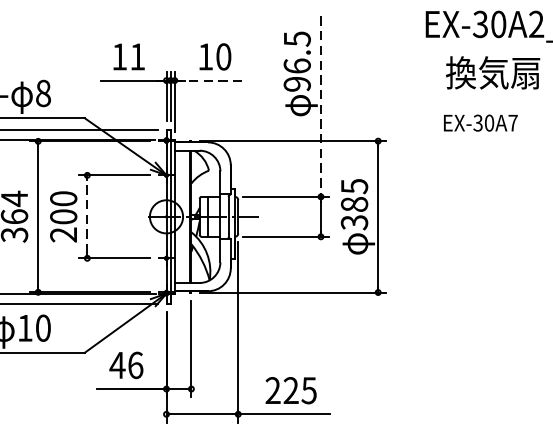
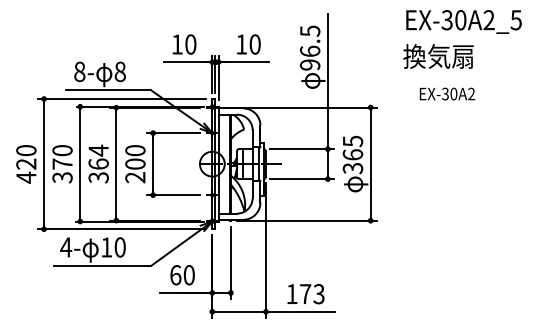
text: (137, 56) -> (190, 44), 11 -> 10
text: (492, 72) -> (438, 56), moved
line: (208, 80) -> (243, 62), dashed -> solid
line: (320, 107) -> (327, 82), dashed -> solid
text: (513, 122) -> (471, 93), EX-30A7 -> EX-30A2
text: (353, 203) -> (352, 154), 385 -> 365
line: (87, 215) -> (153, 163), dashed -> solid
text: (125, 365) -> (181, 275), 46 -> 60
text: (291, 389) -> (305, 293), 225 -> 173

